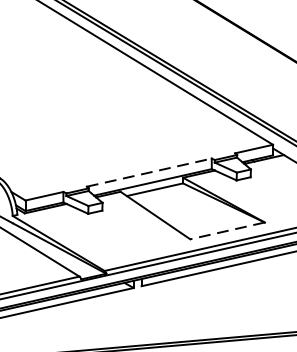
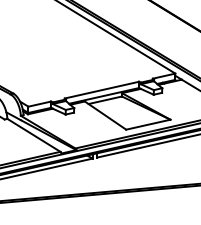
line: (150, 173) -> (102, 90), dashed -> solid
line: (227, 230) -> (148, 124), dashed -> solid

